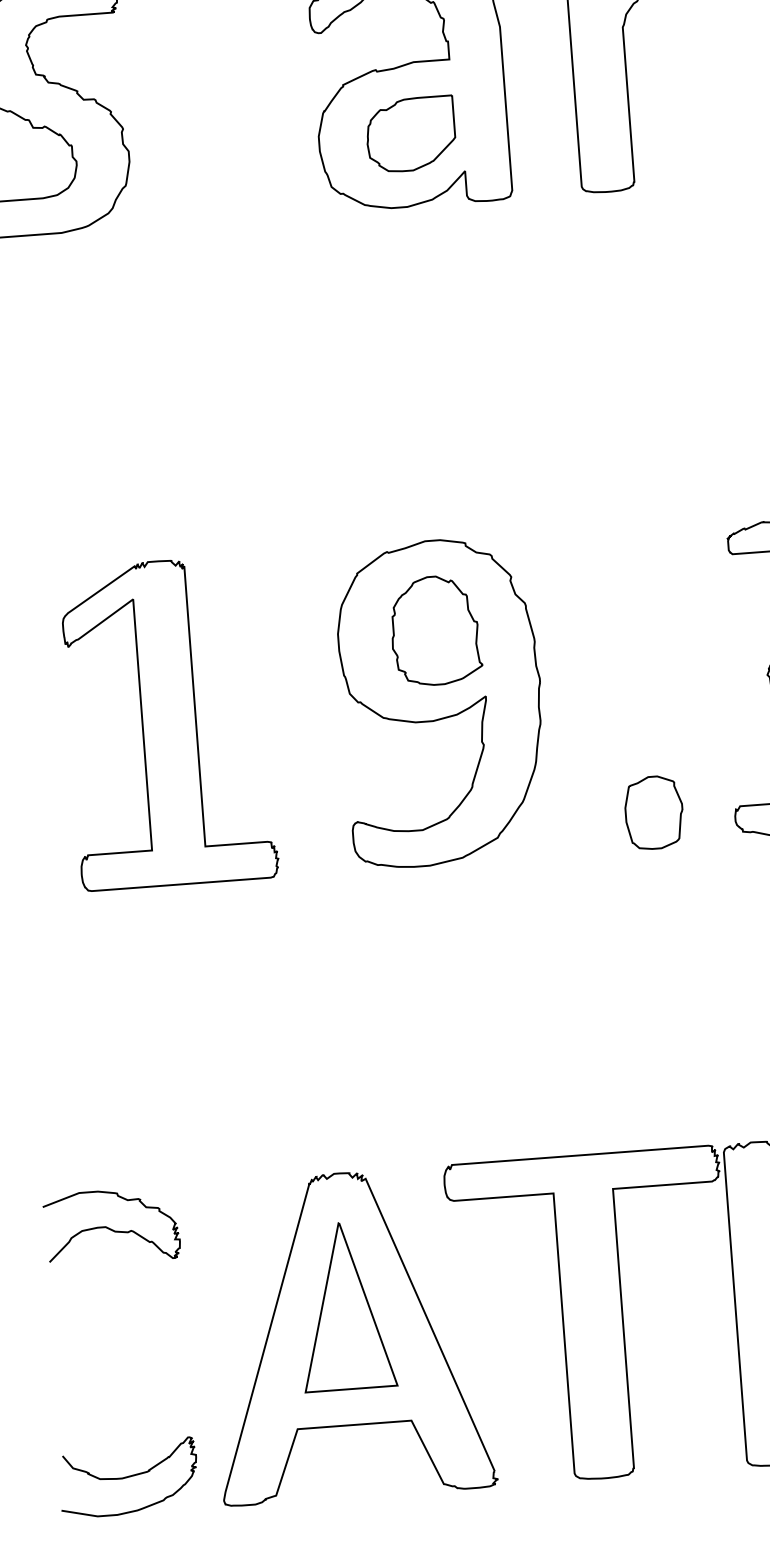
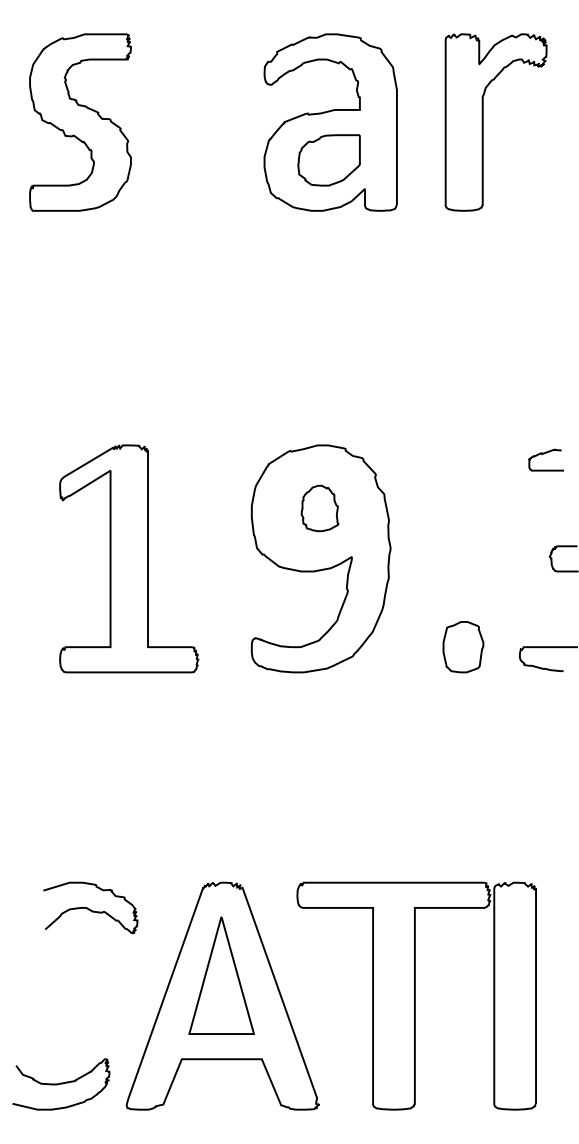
part: (434, 630) -> (319, 508), size x0.6
curve: (110, 1227) -> (89, 908), moved

